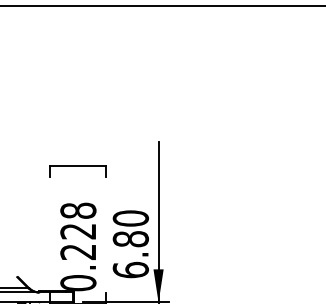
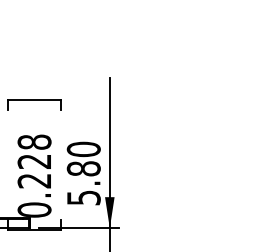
text: (130, 269) -> (83, 197), 6.80 -> 5.80

